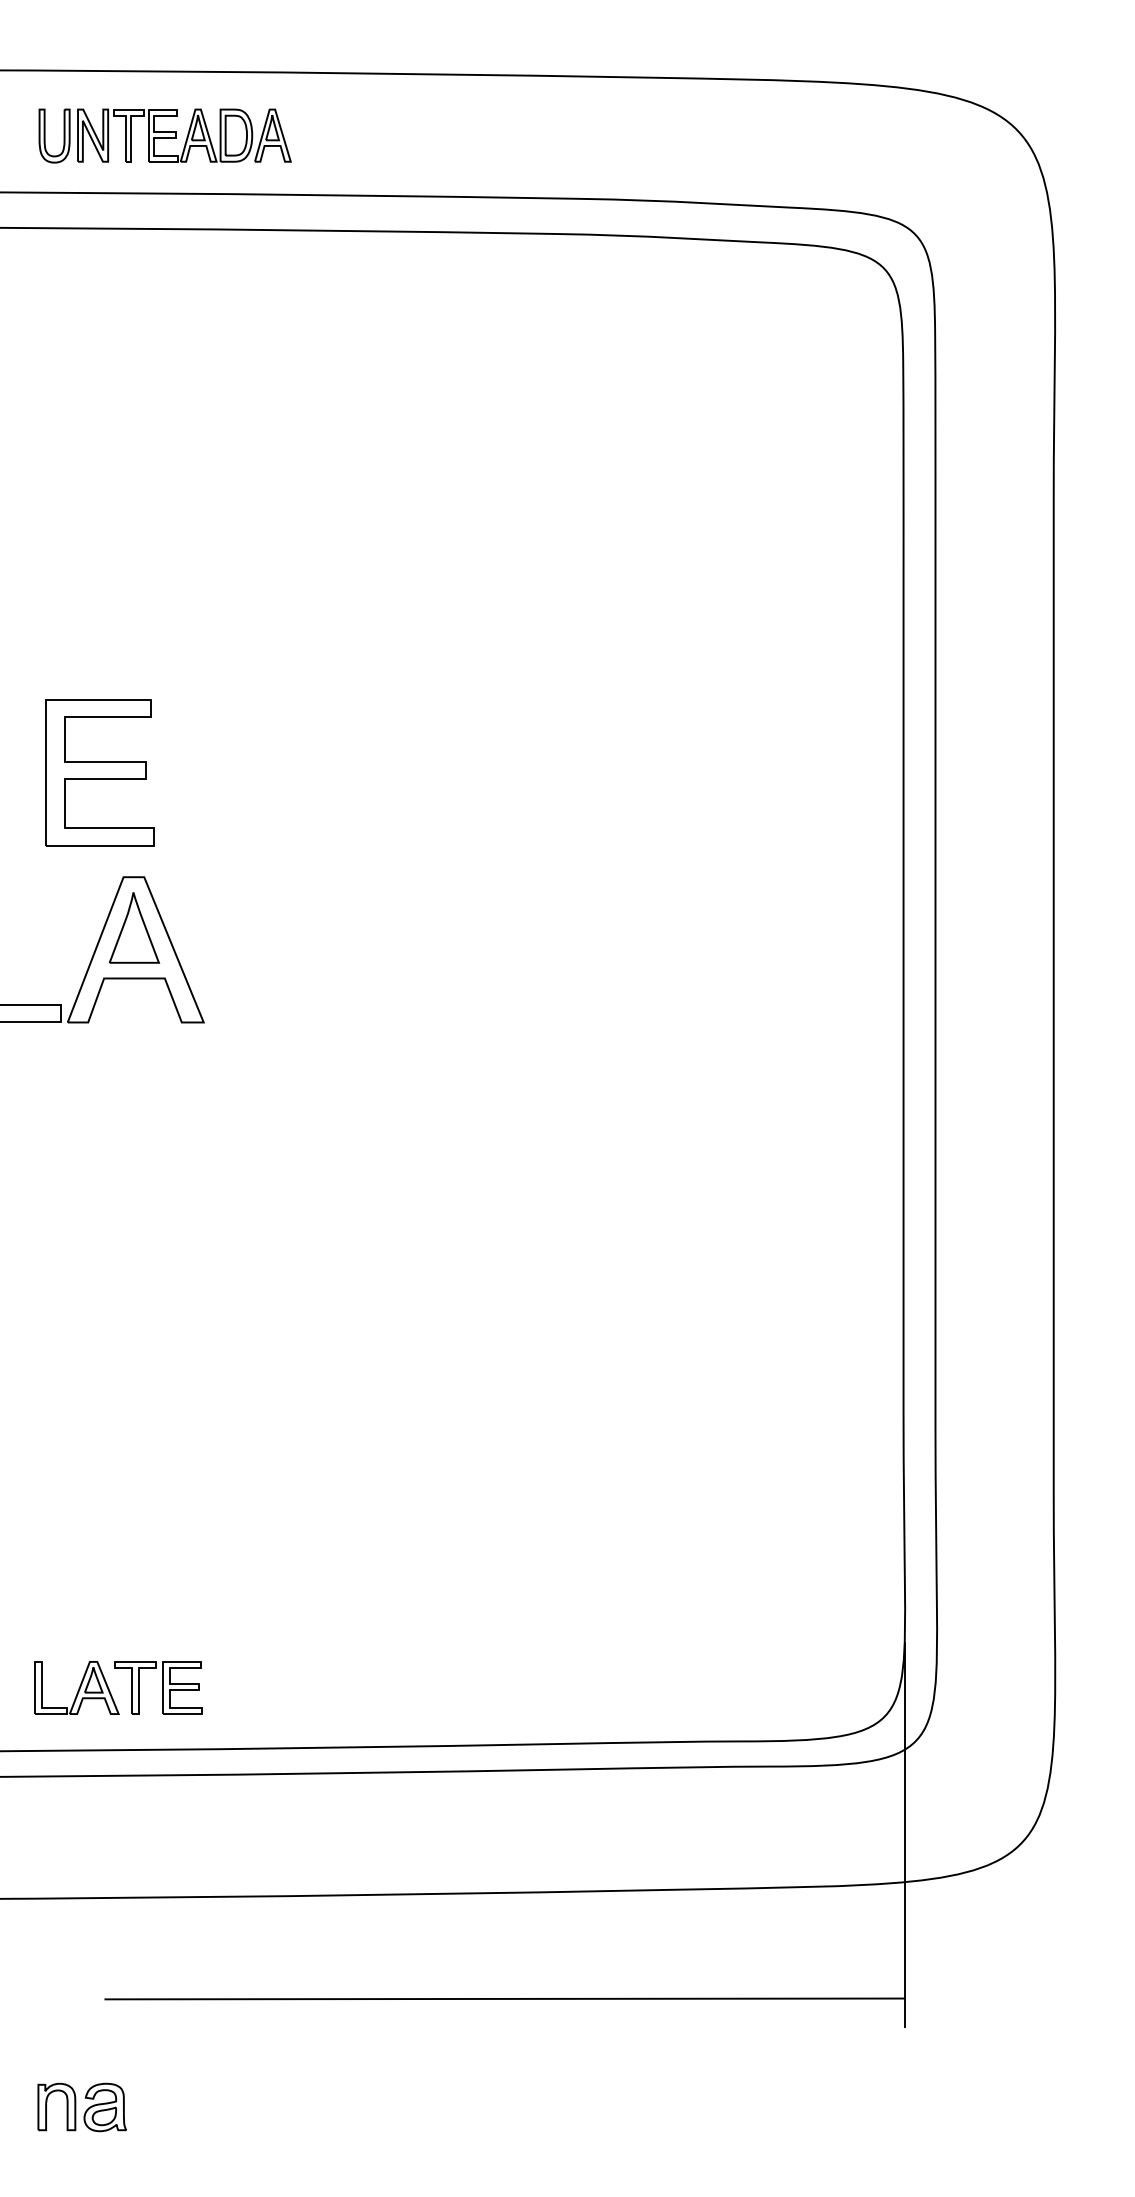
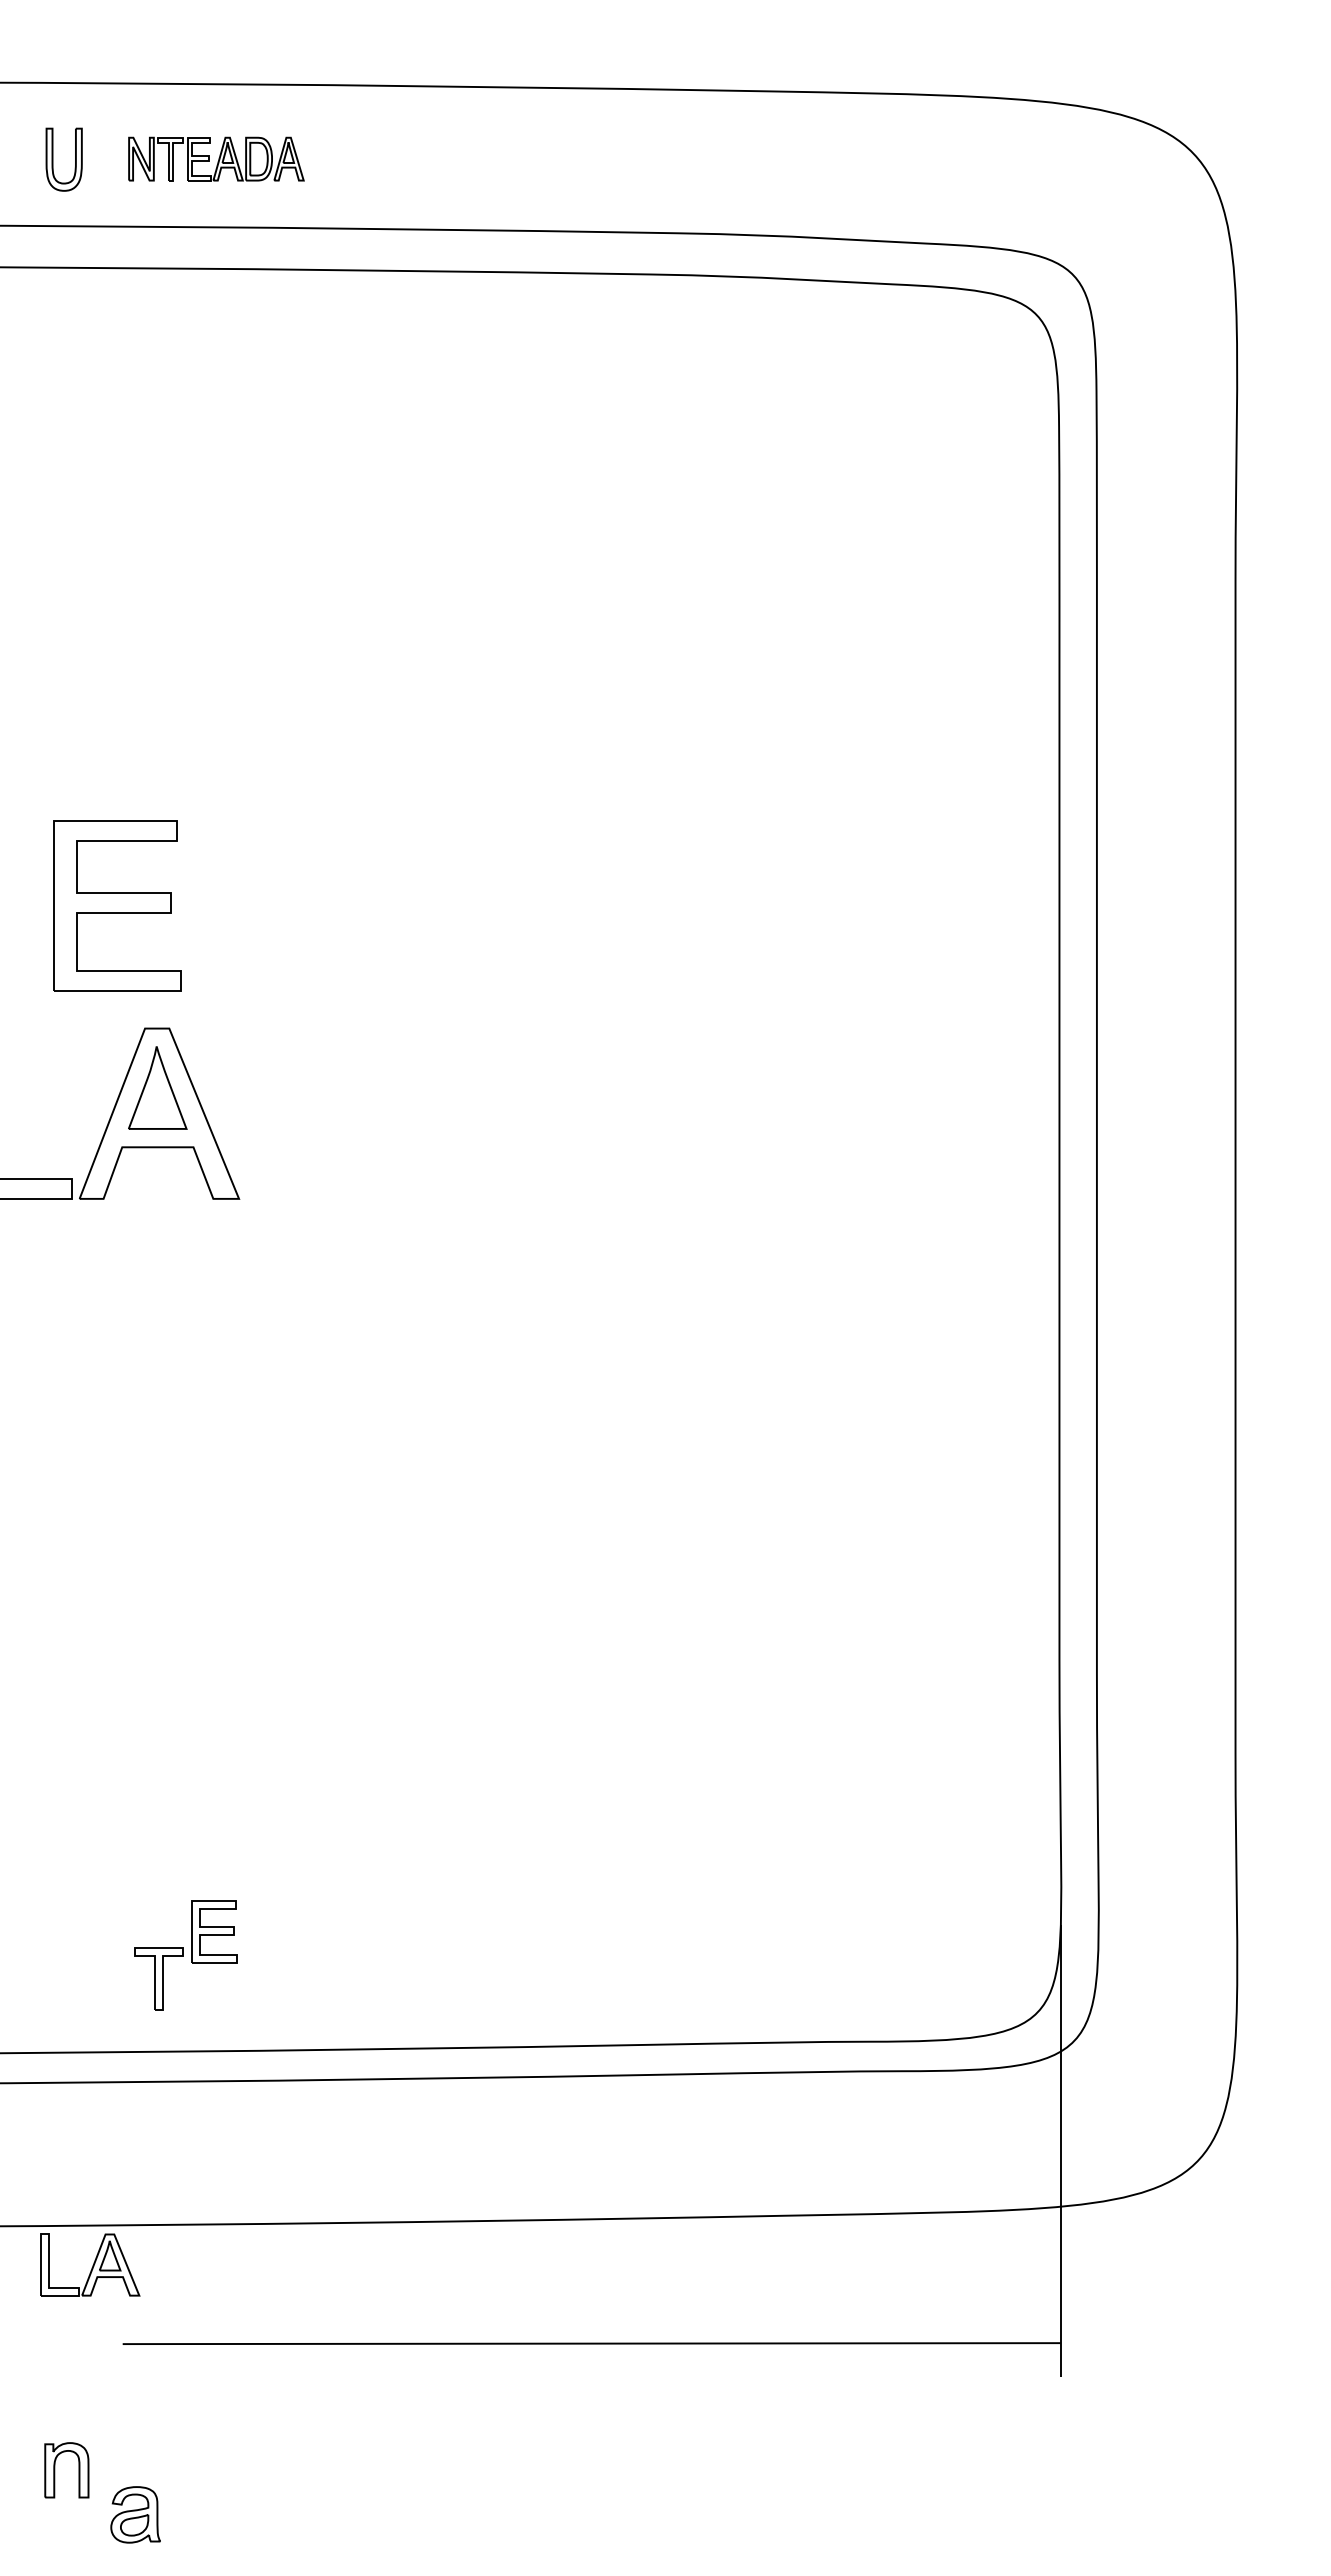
part: (184, 135) -> (216, 158), size x0.7
part: (77, 1687) -> (90, 2264), moved
part: (182, 1687) -> (214, 1931), moved
part: (105, 2107) -> (135, 2514), moved

